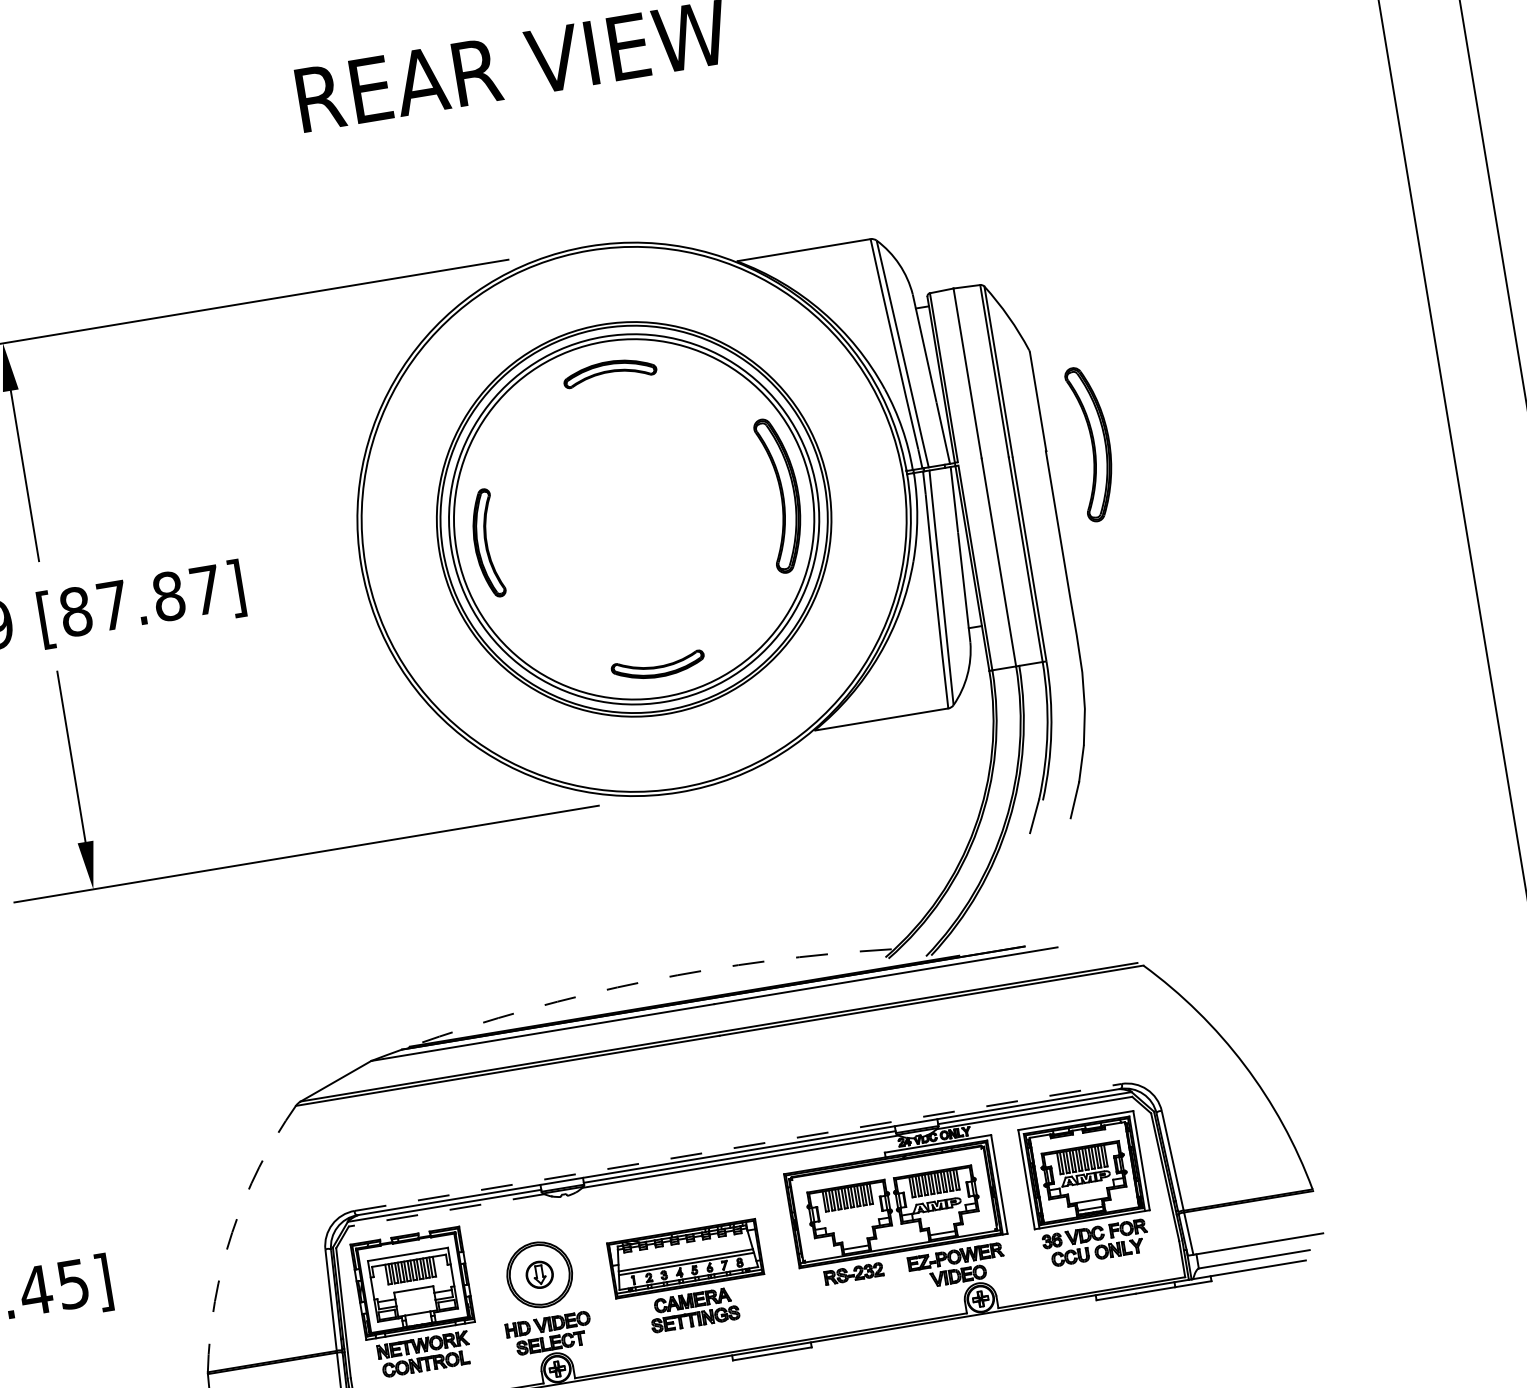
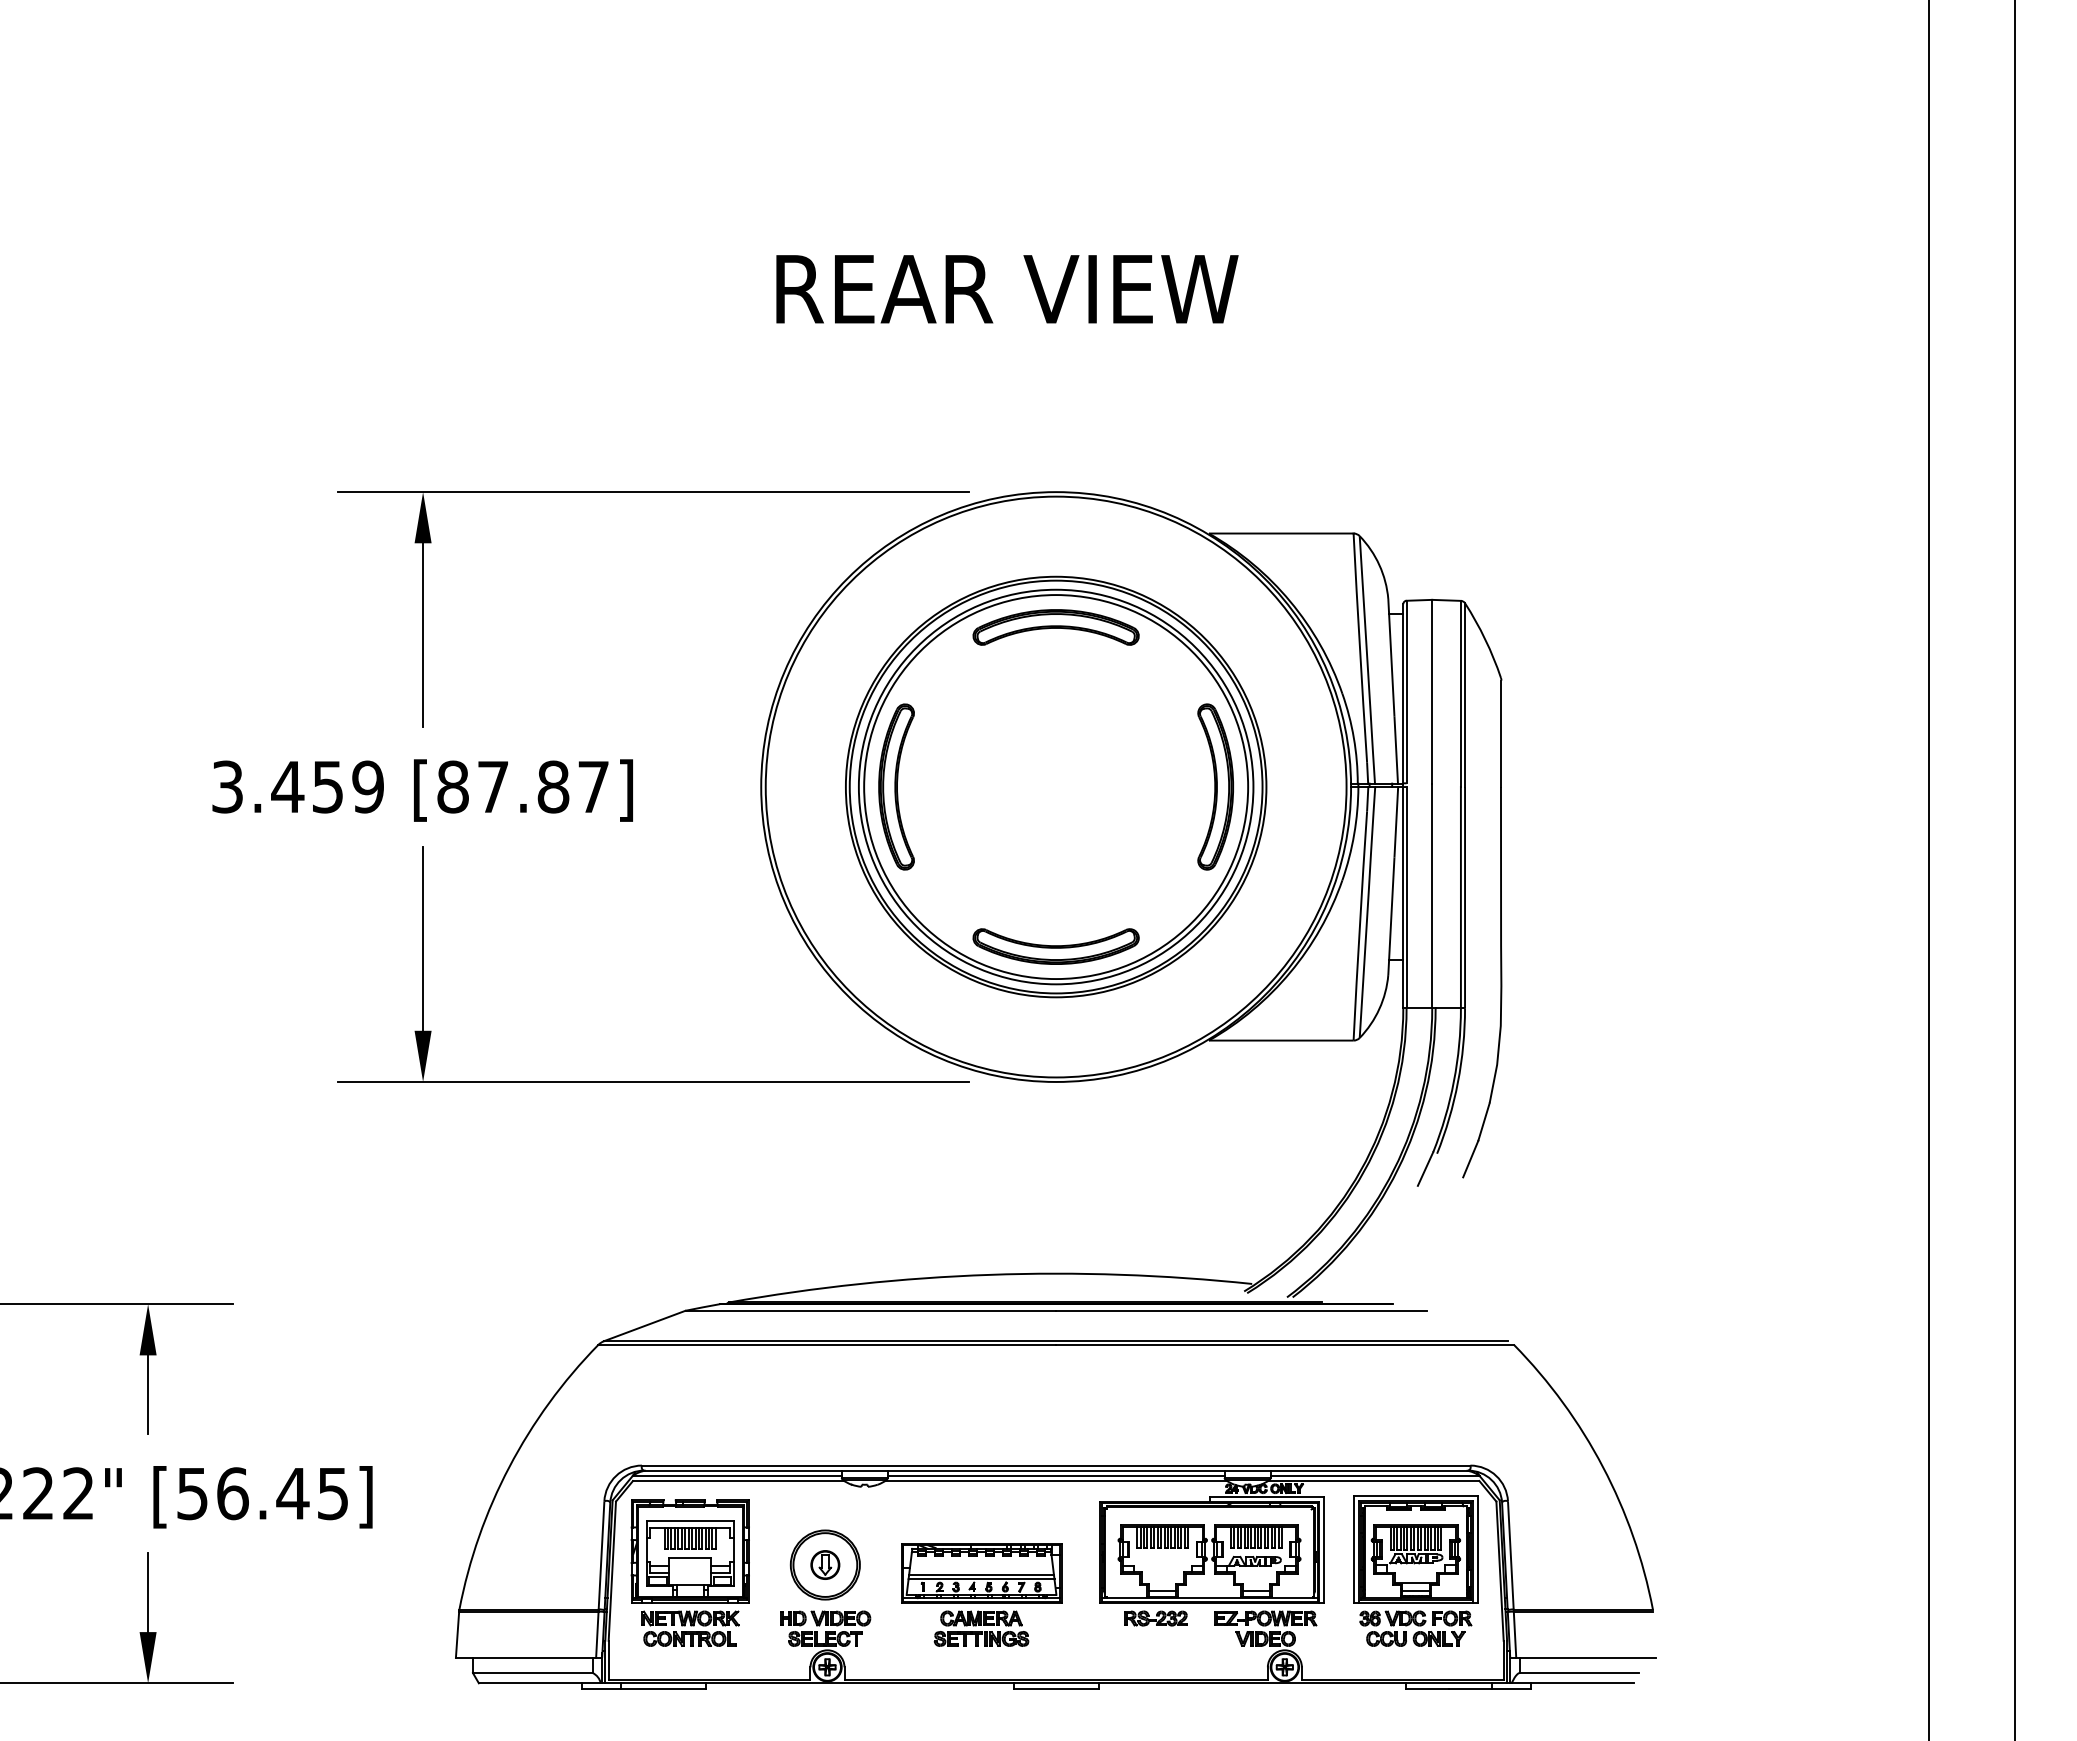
part: (609, 371) -> (1055, 627), size x1.67
part: (1092, 442) -> (1551, 786), removed
part: (486, 543) -> (896, 786), size x1.43
part: (657, 667) -> (1055, 946), size x1.67
arc: (647, 980) -> (989, 1274), dashed -> solid
line: (738, 1147) -> (1056, 1465), dashed -> solid
line: (446, 1210) -> (738, 1481), dashed -> solid
arc: (232, 1232) -> (509, 1467), dashed -> solid

